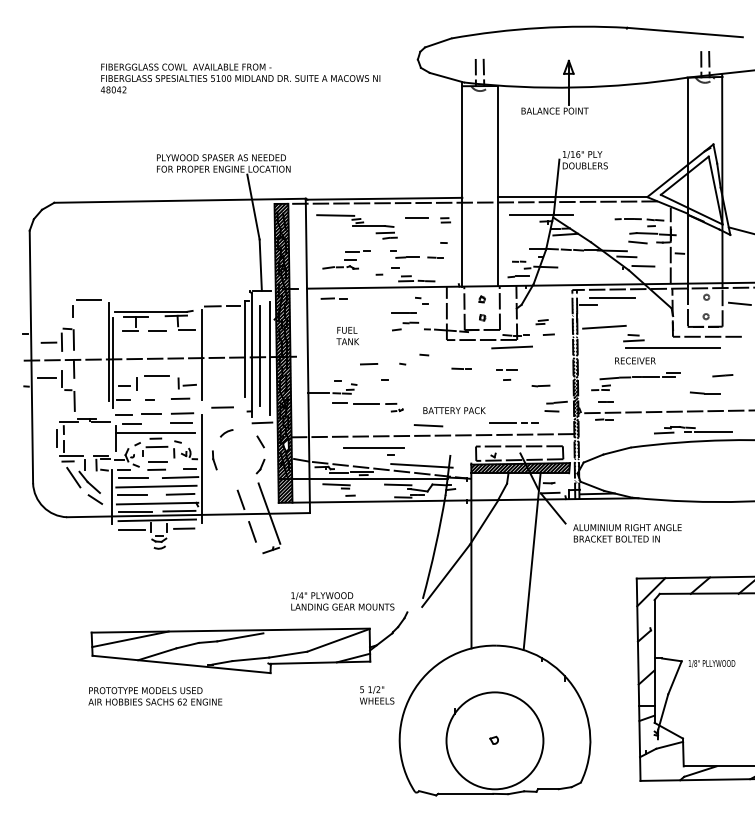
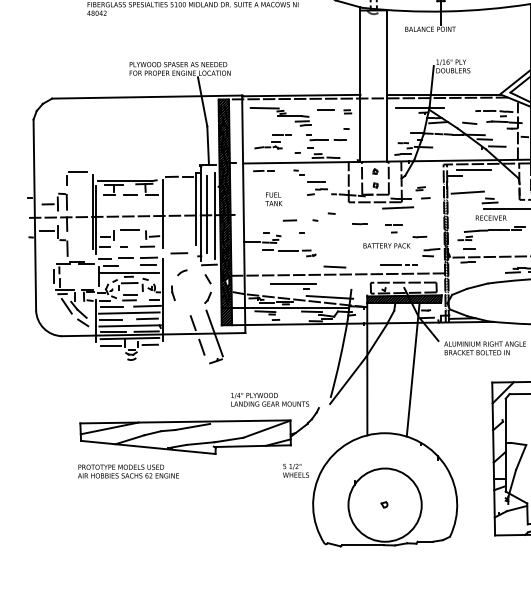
line: (637, 242) -> (469, 123), moved
part: (421, 300) -> (298, 172), moved
text: (454, 410) -> (387, 245), moved

